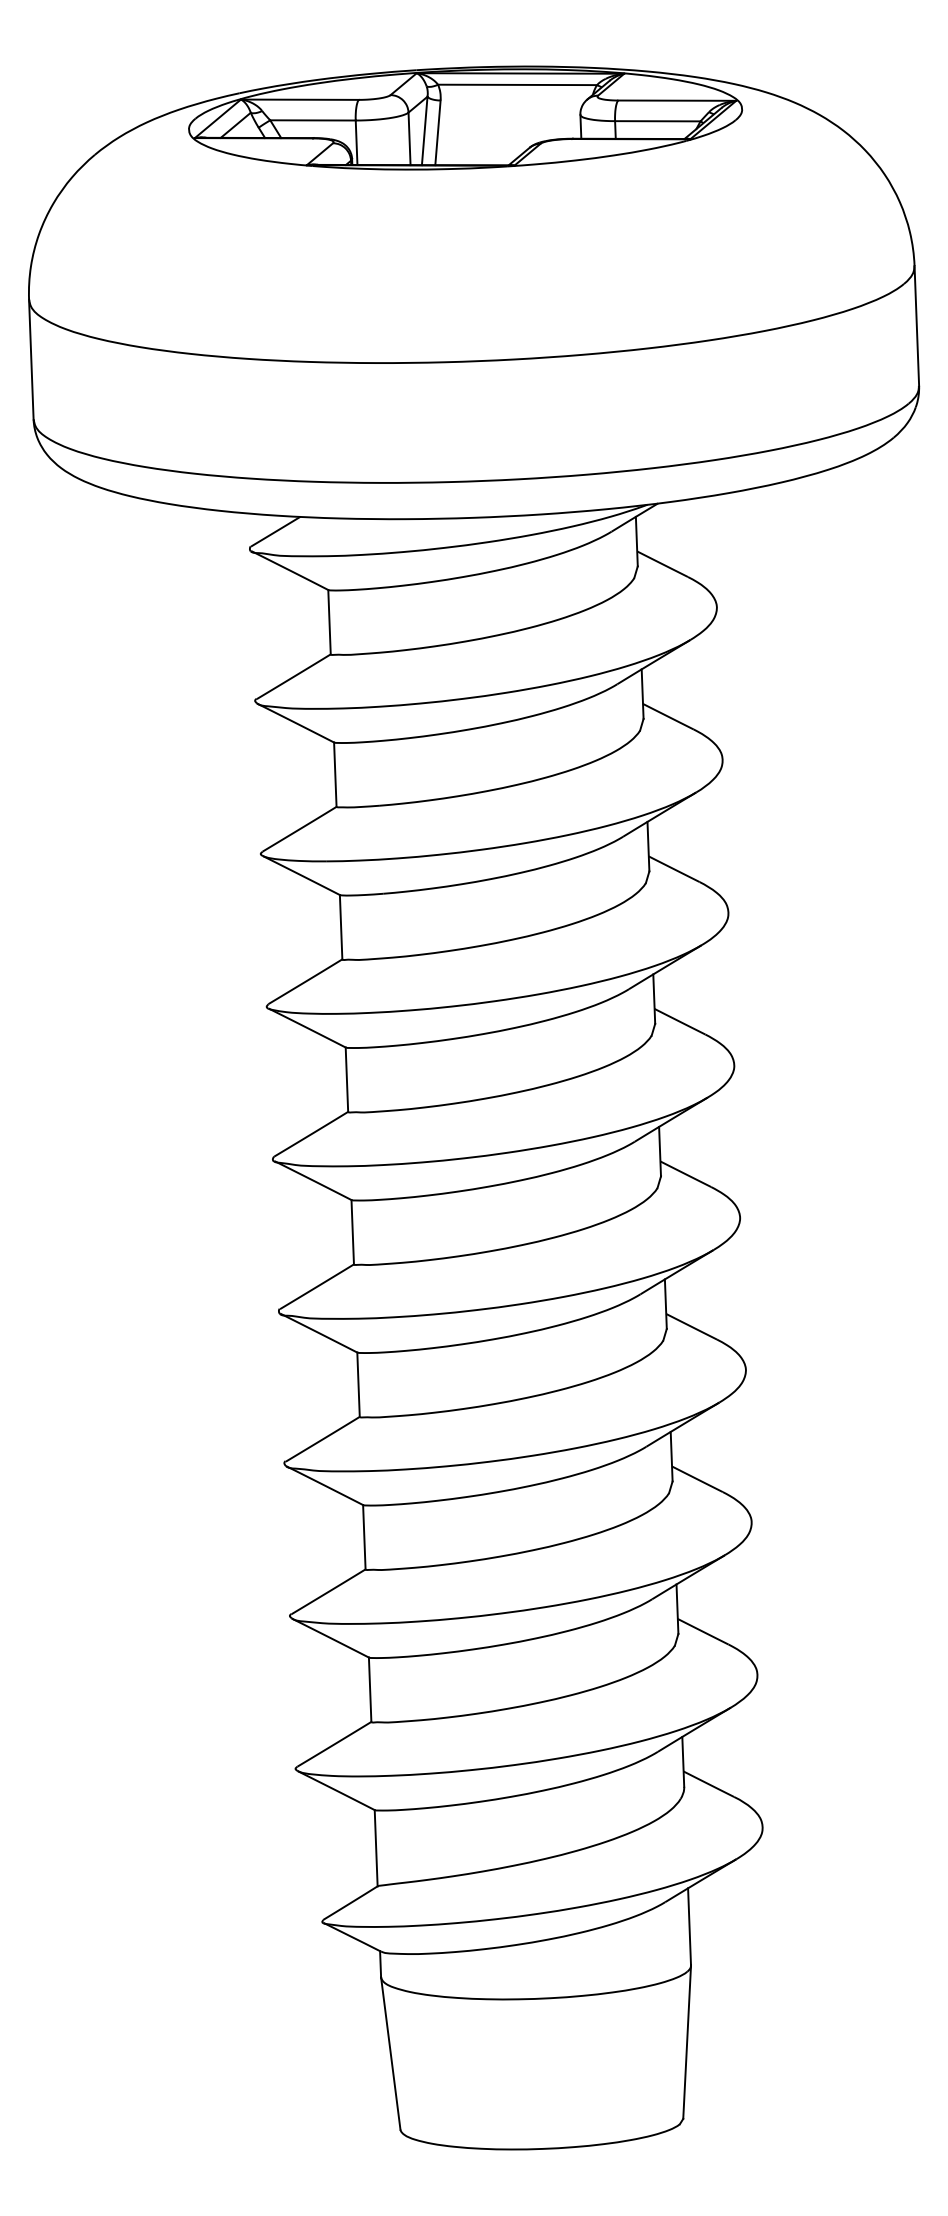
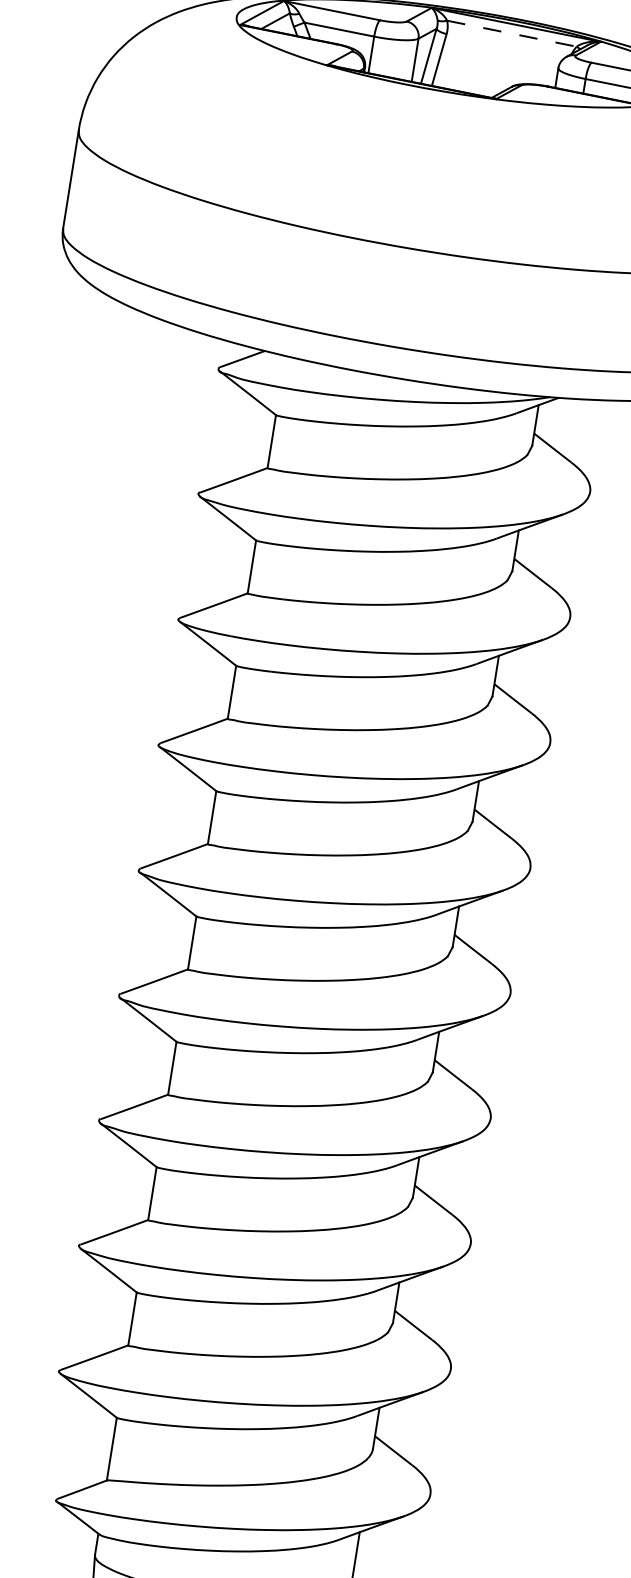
line: (518, 84) -> (512, 33), solid -> dashed

